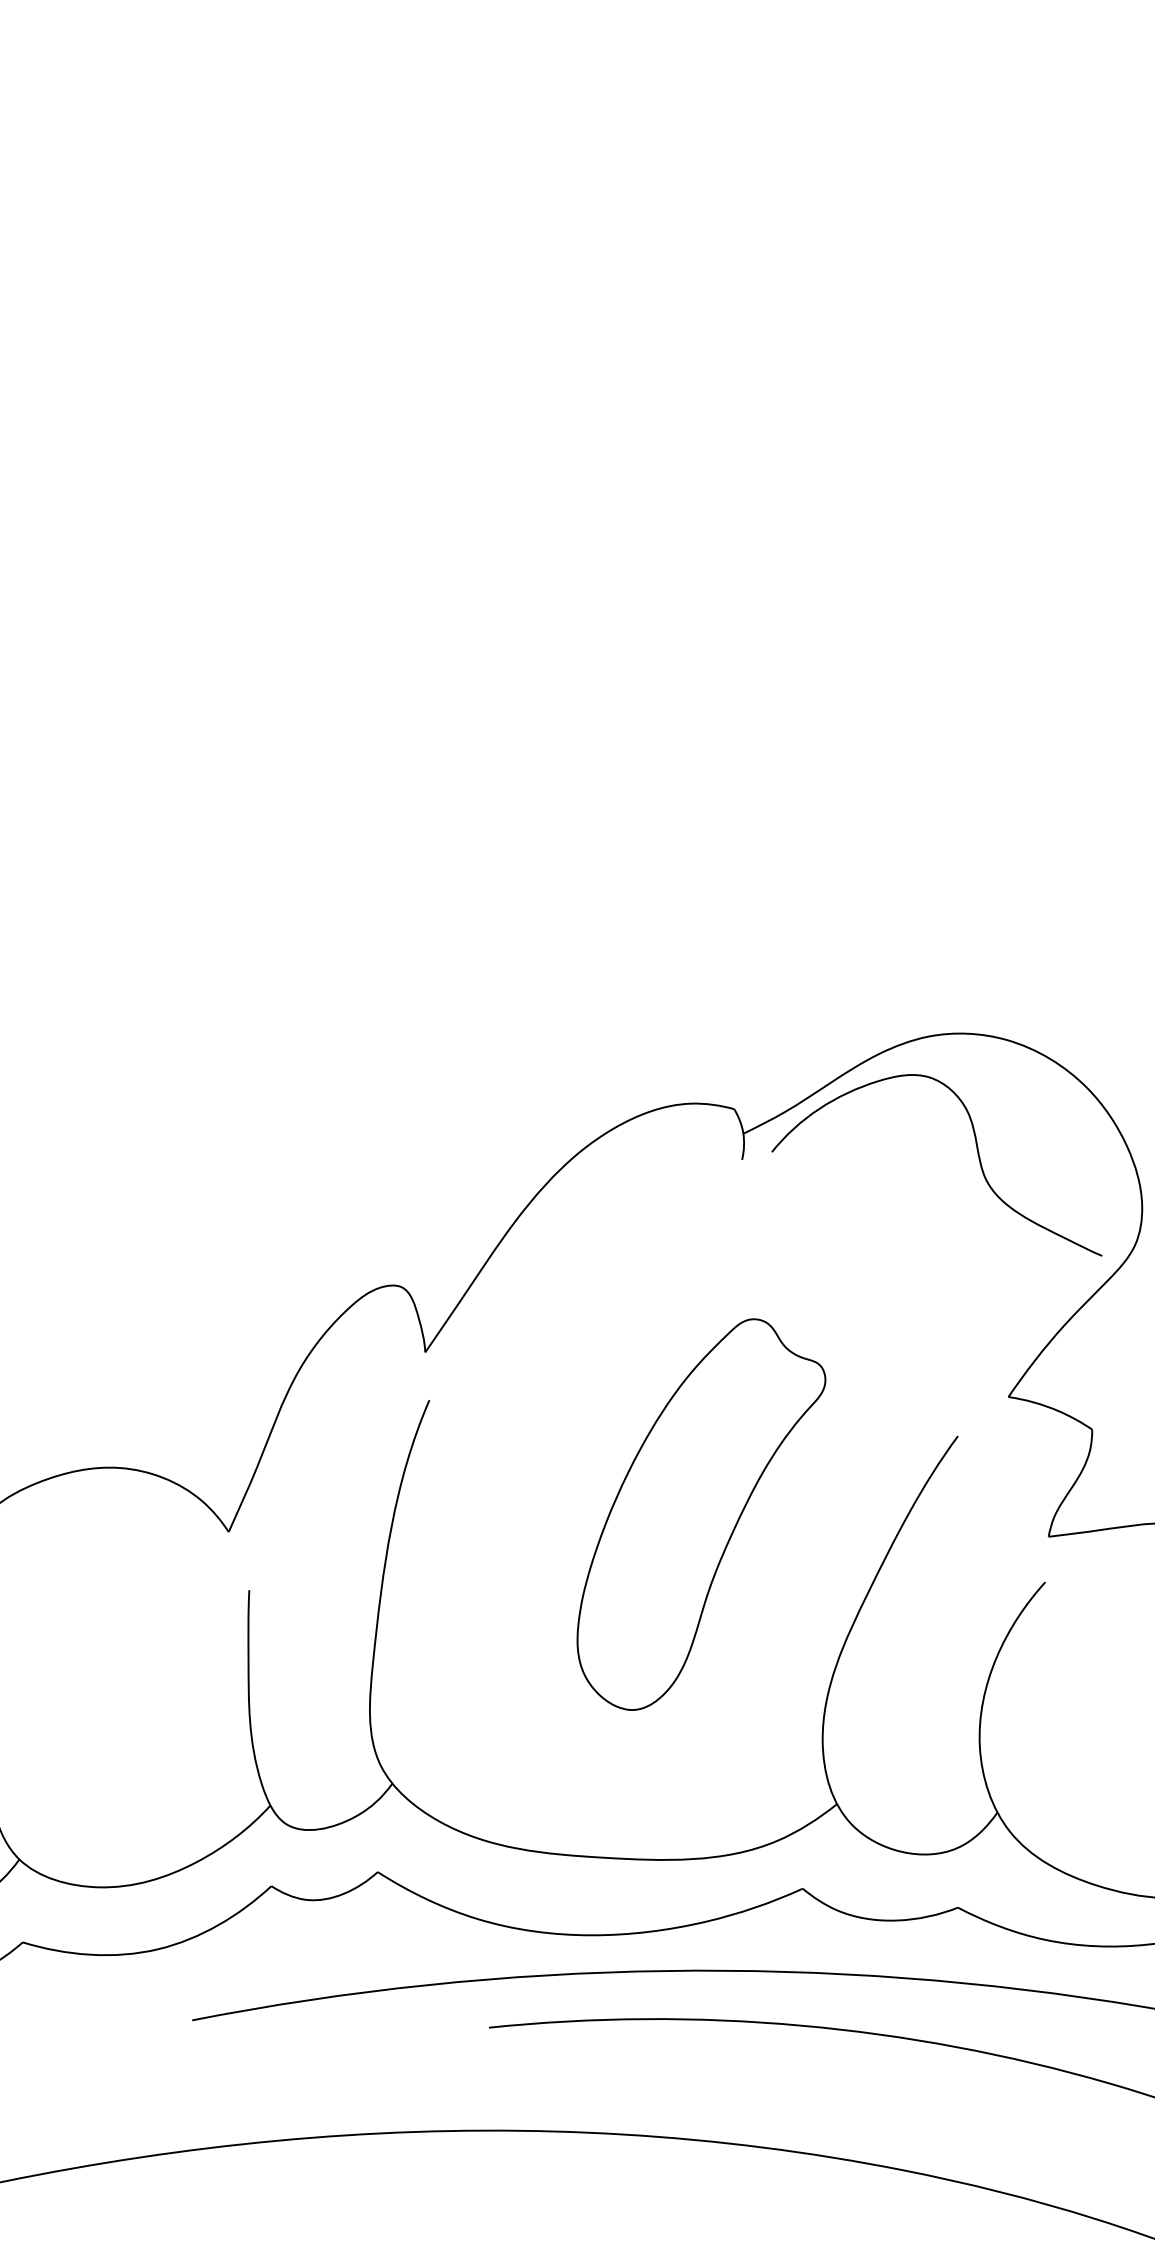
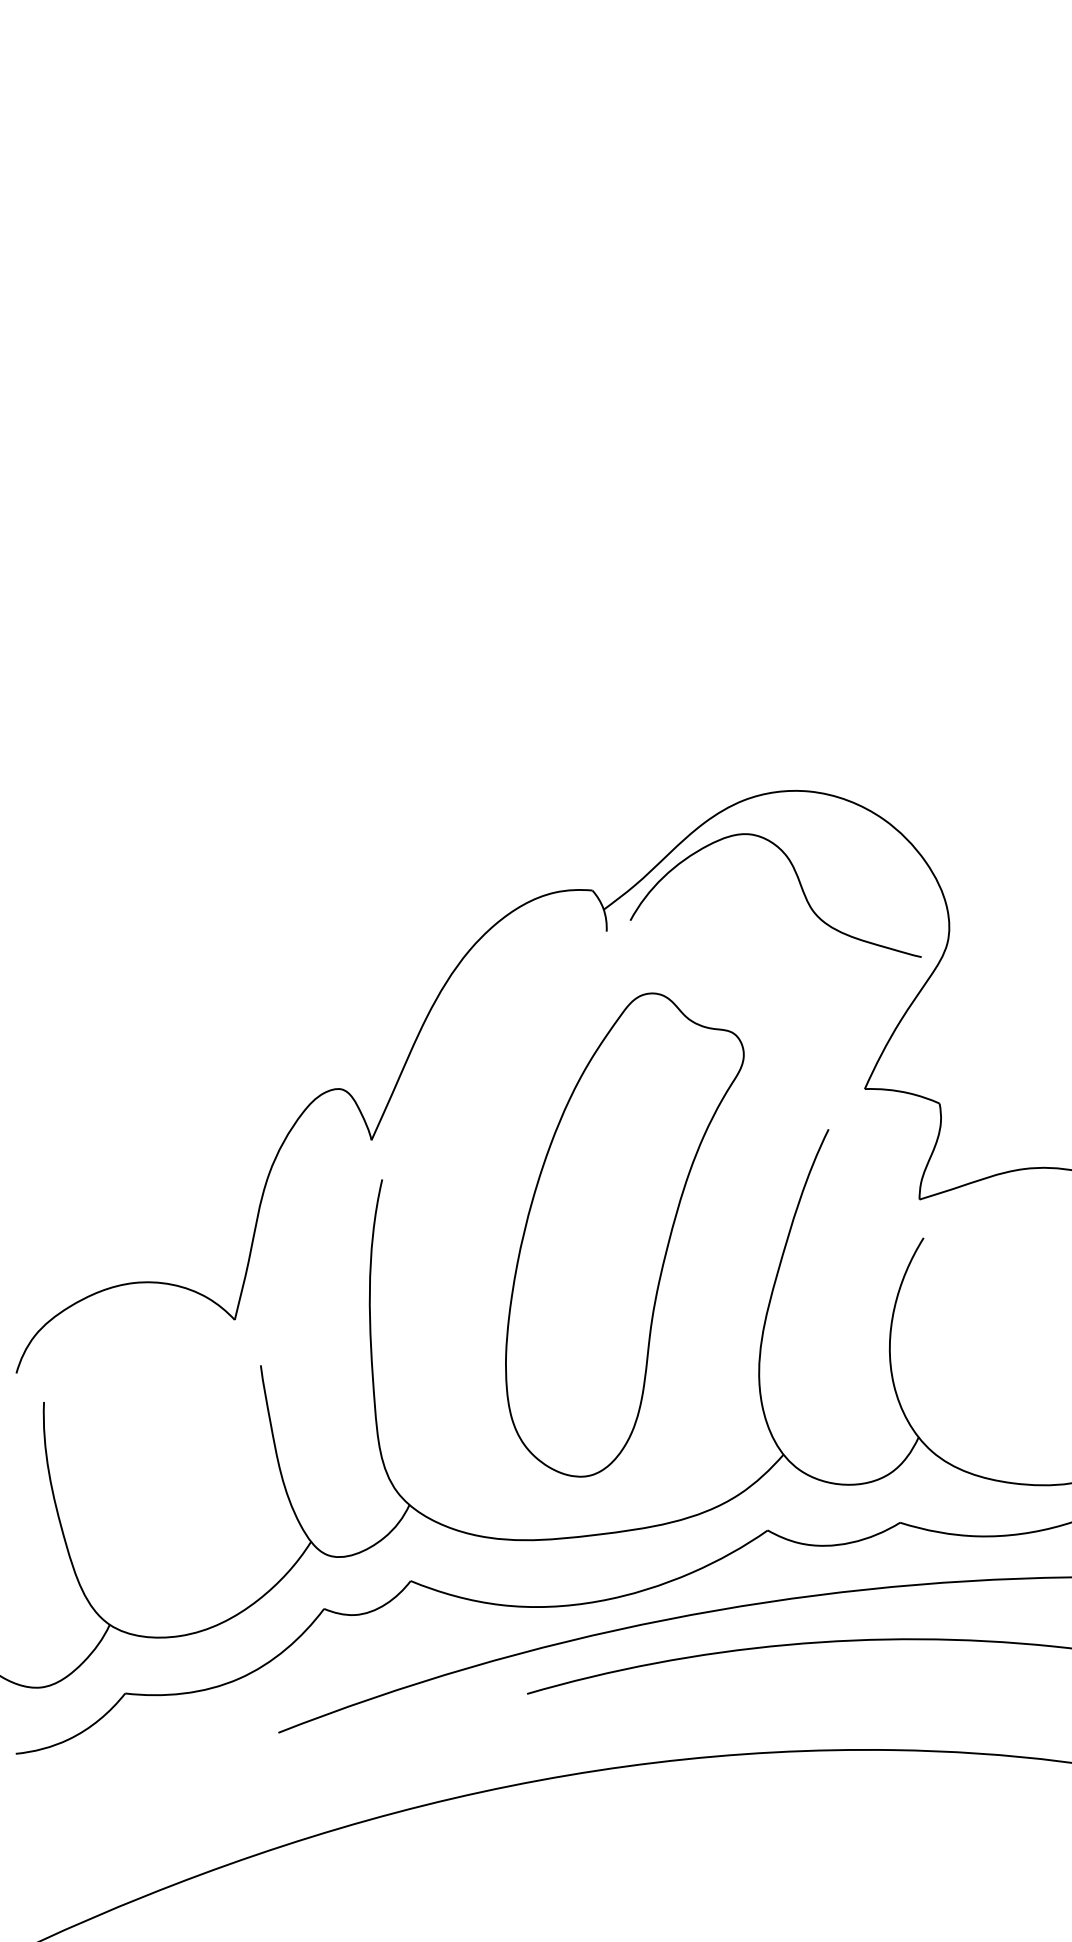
part: (698, 1515) -> (624, 1234), size x1.4

